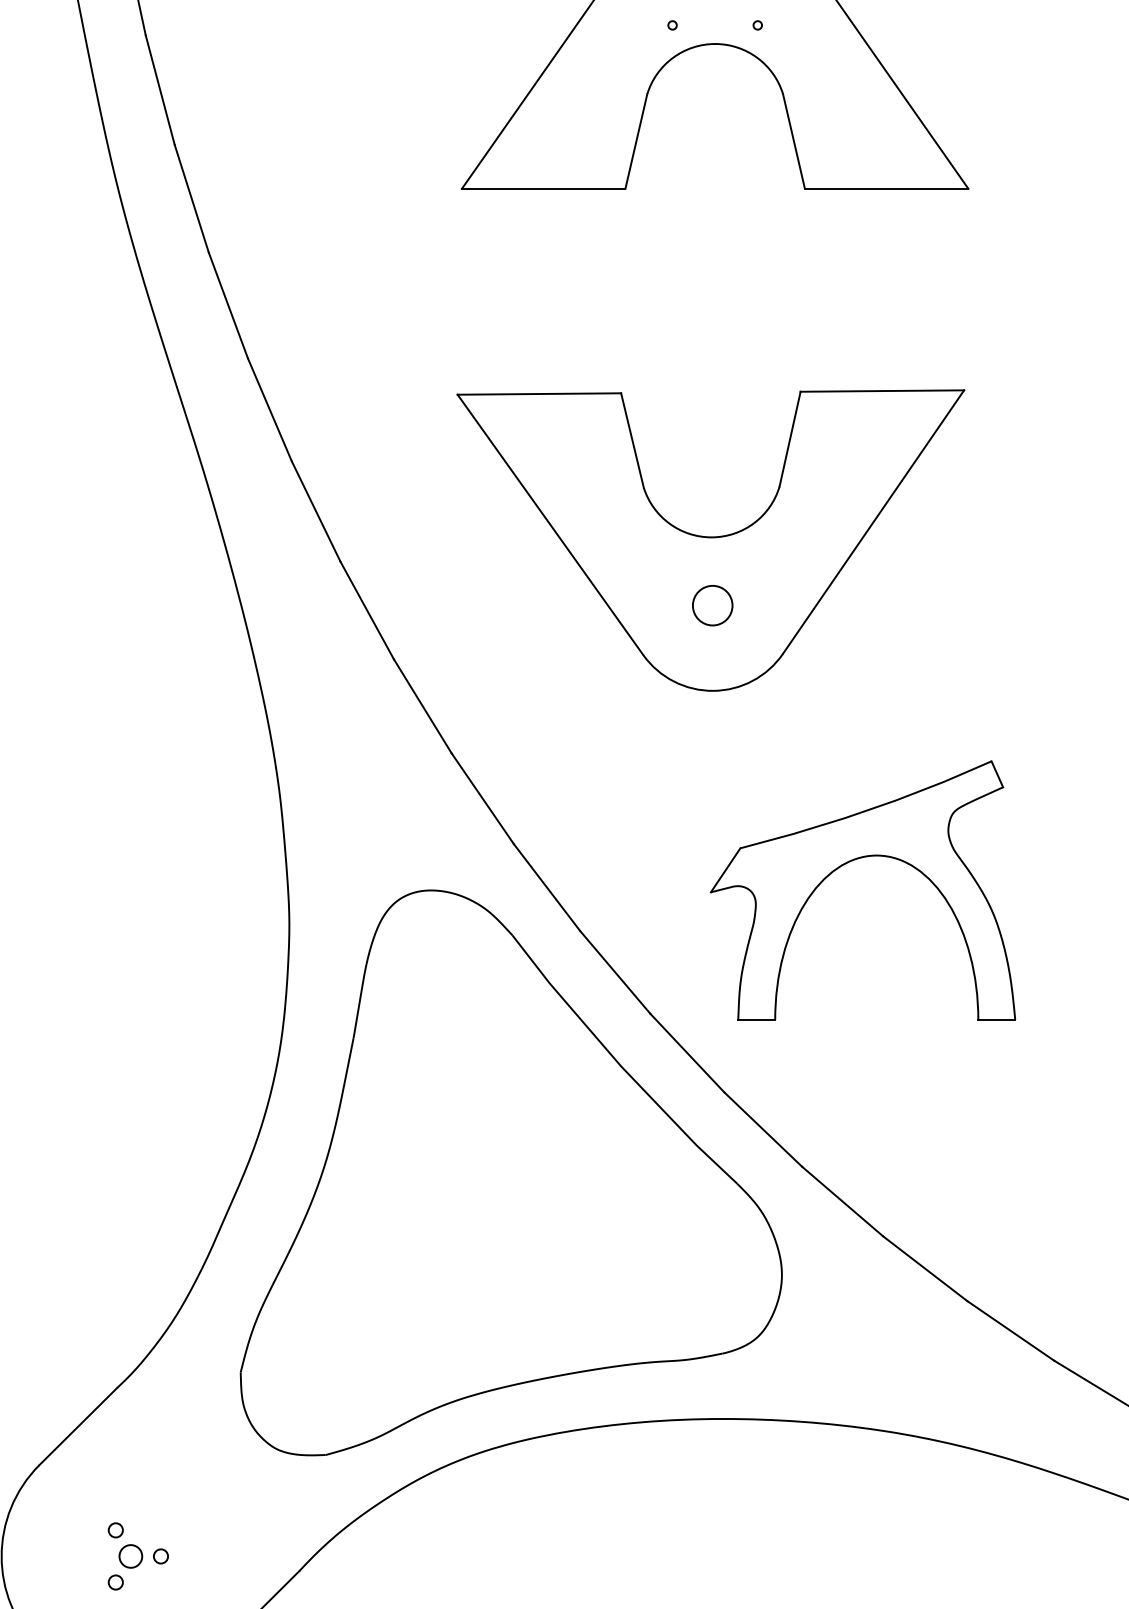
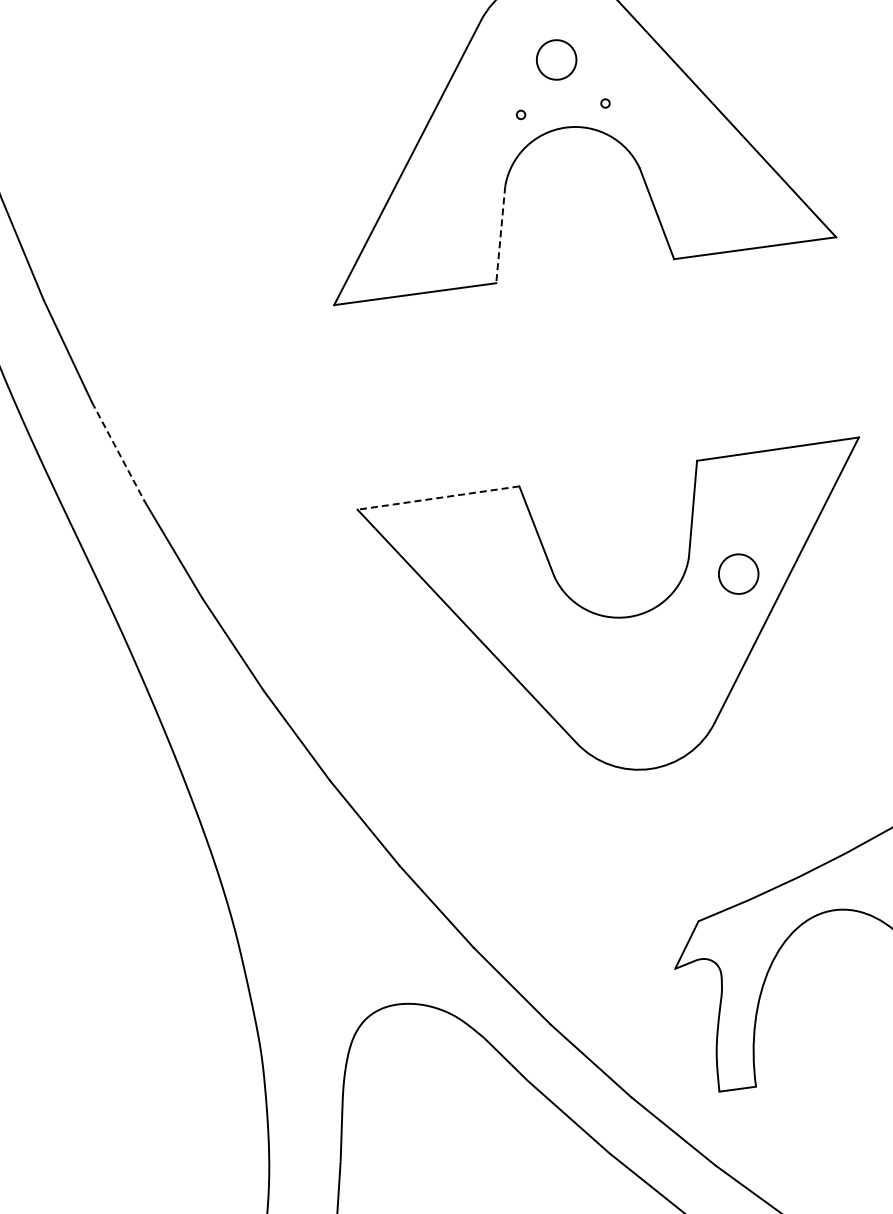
line: (636, 141) -> (500, 234), solid -> dashed
line: (228, 305) -> (118, 451), solid -> dashed
line: (539, 394) -> (438, 498), solid -> dashed
circle: (712, 605) -> (738, 574), moved

